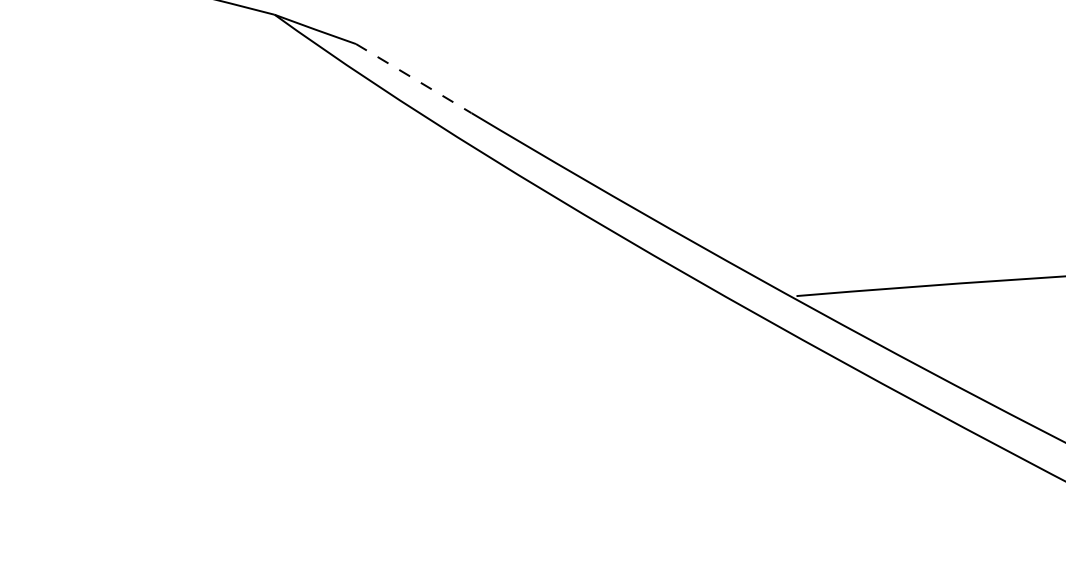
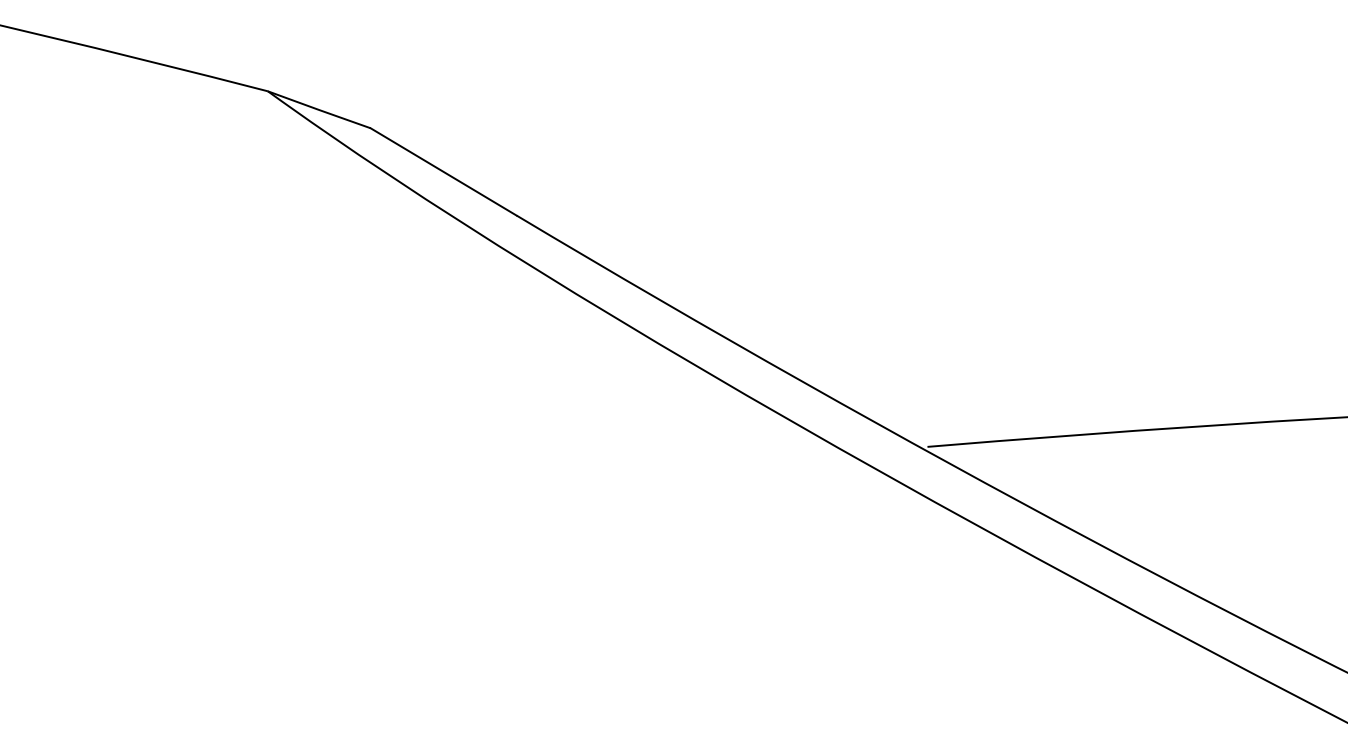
line: (414, 79) -> (444, 172), dashed -> solid

